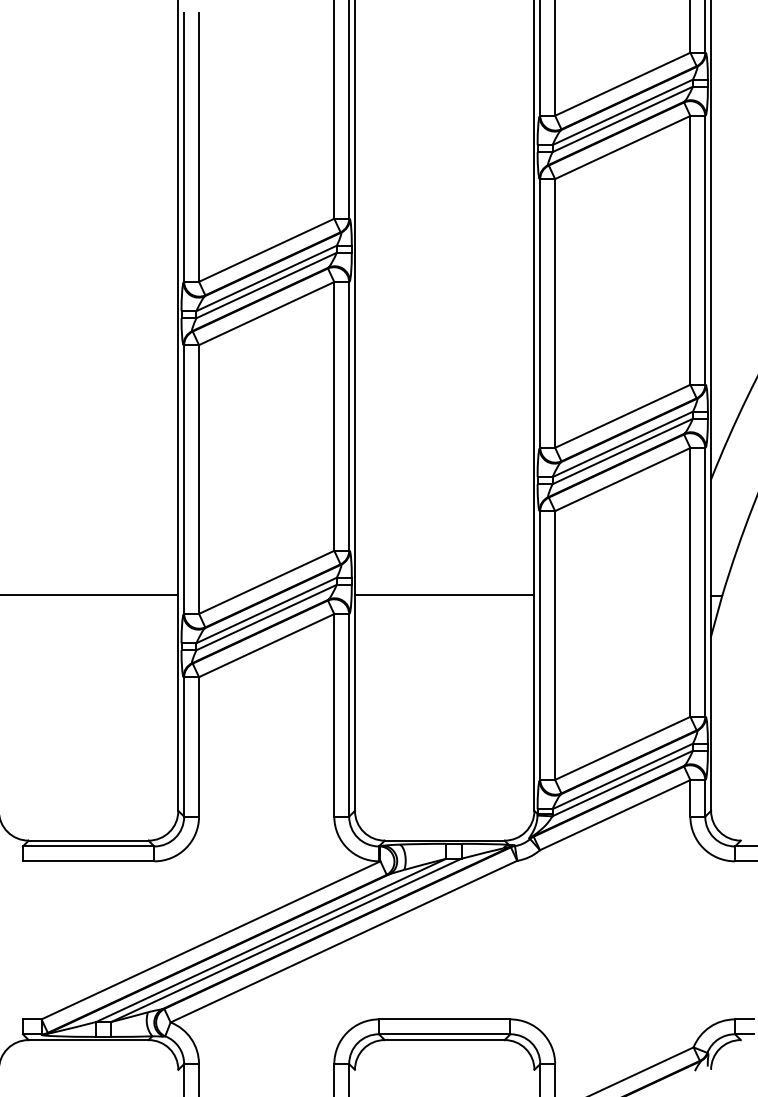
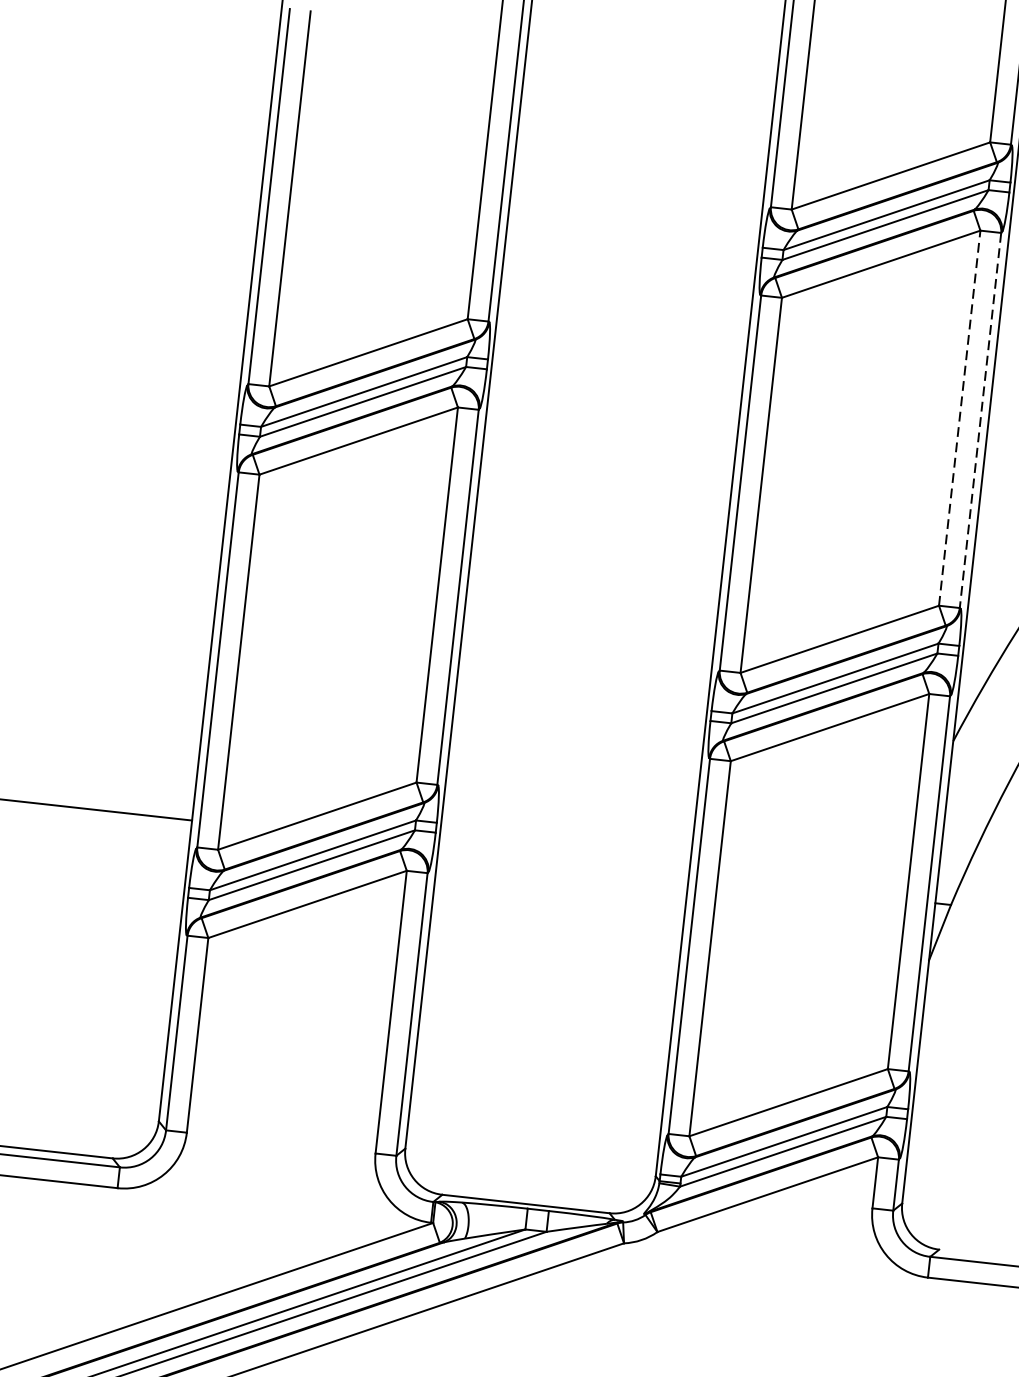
line: (690, 249) -> (960, 416), solid -> dashed
line: (705, 250) -> (980, 420), solid -> dashed
line: (444, 595) -> (563, 861), removed

